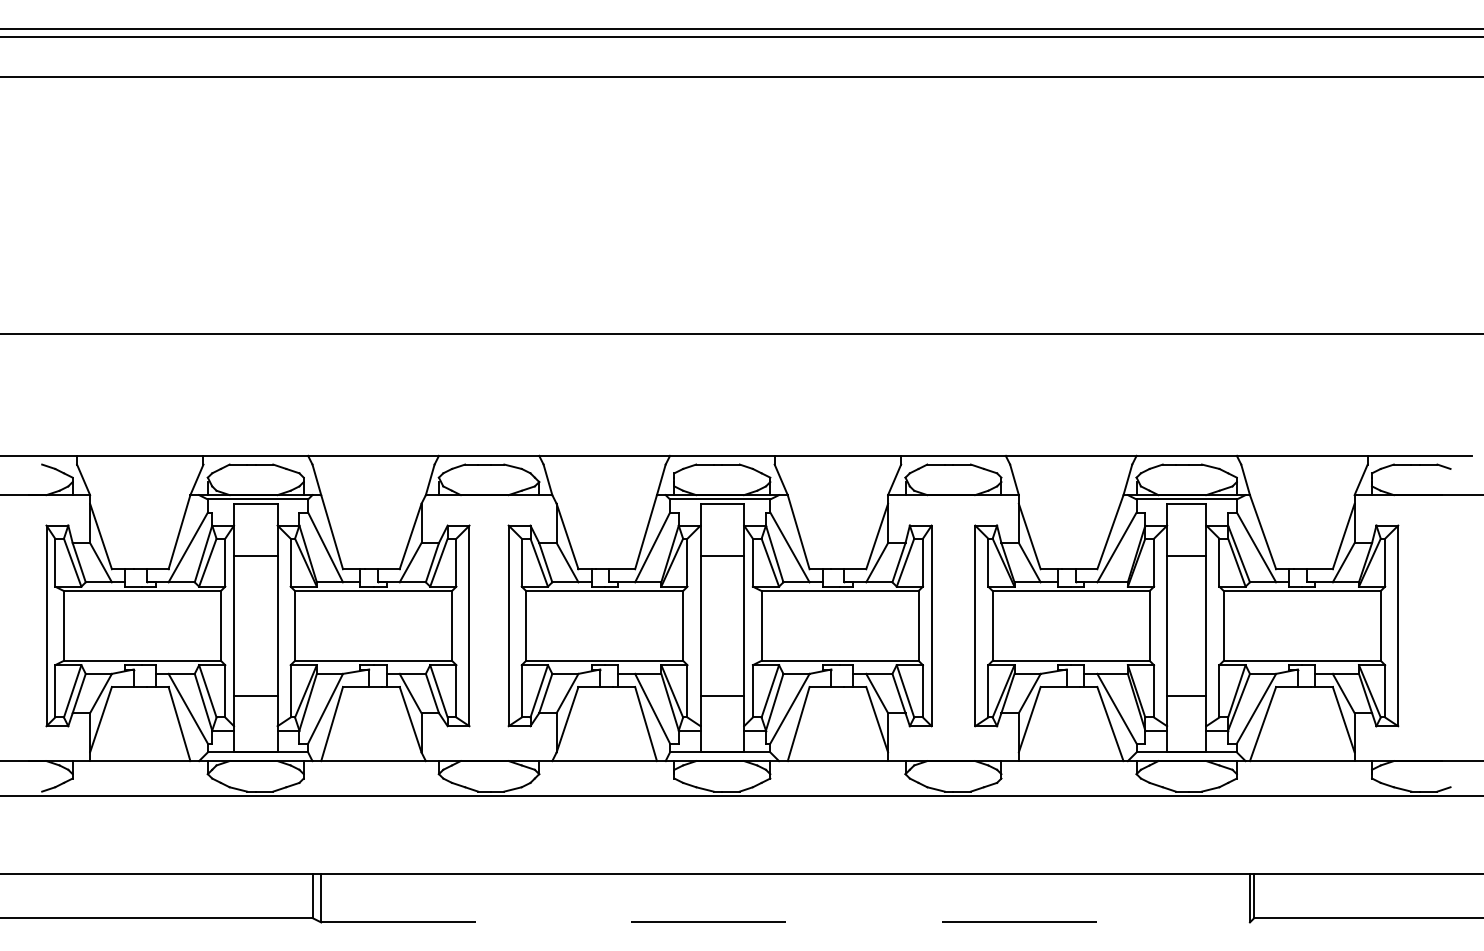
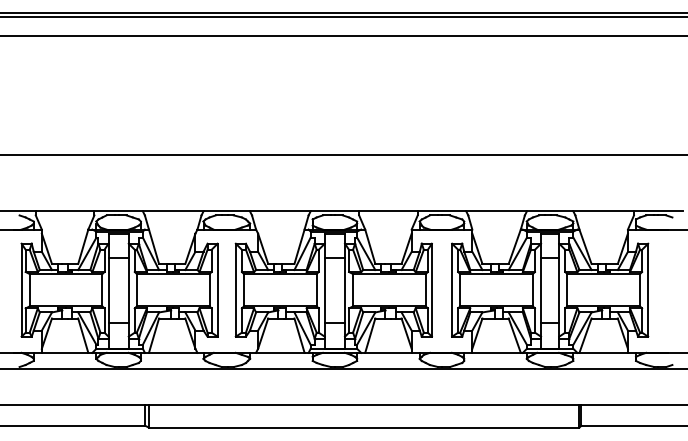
line: (786, 922) -> (364, 427), dashed -> solid

